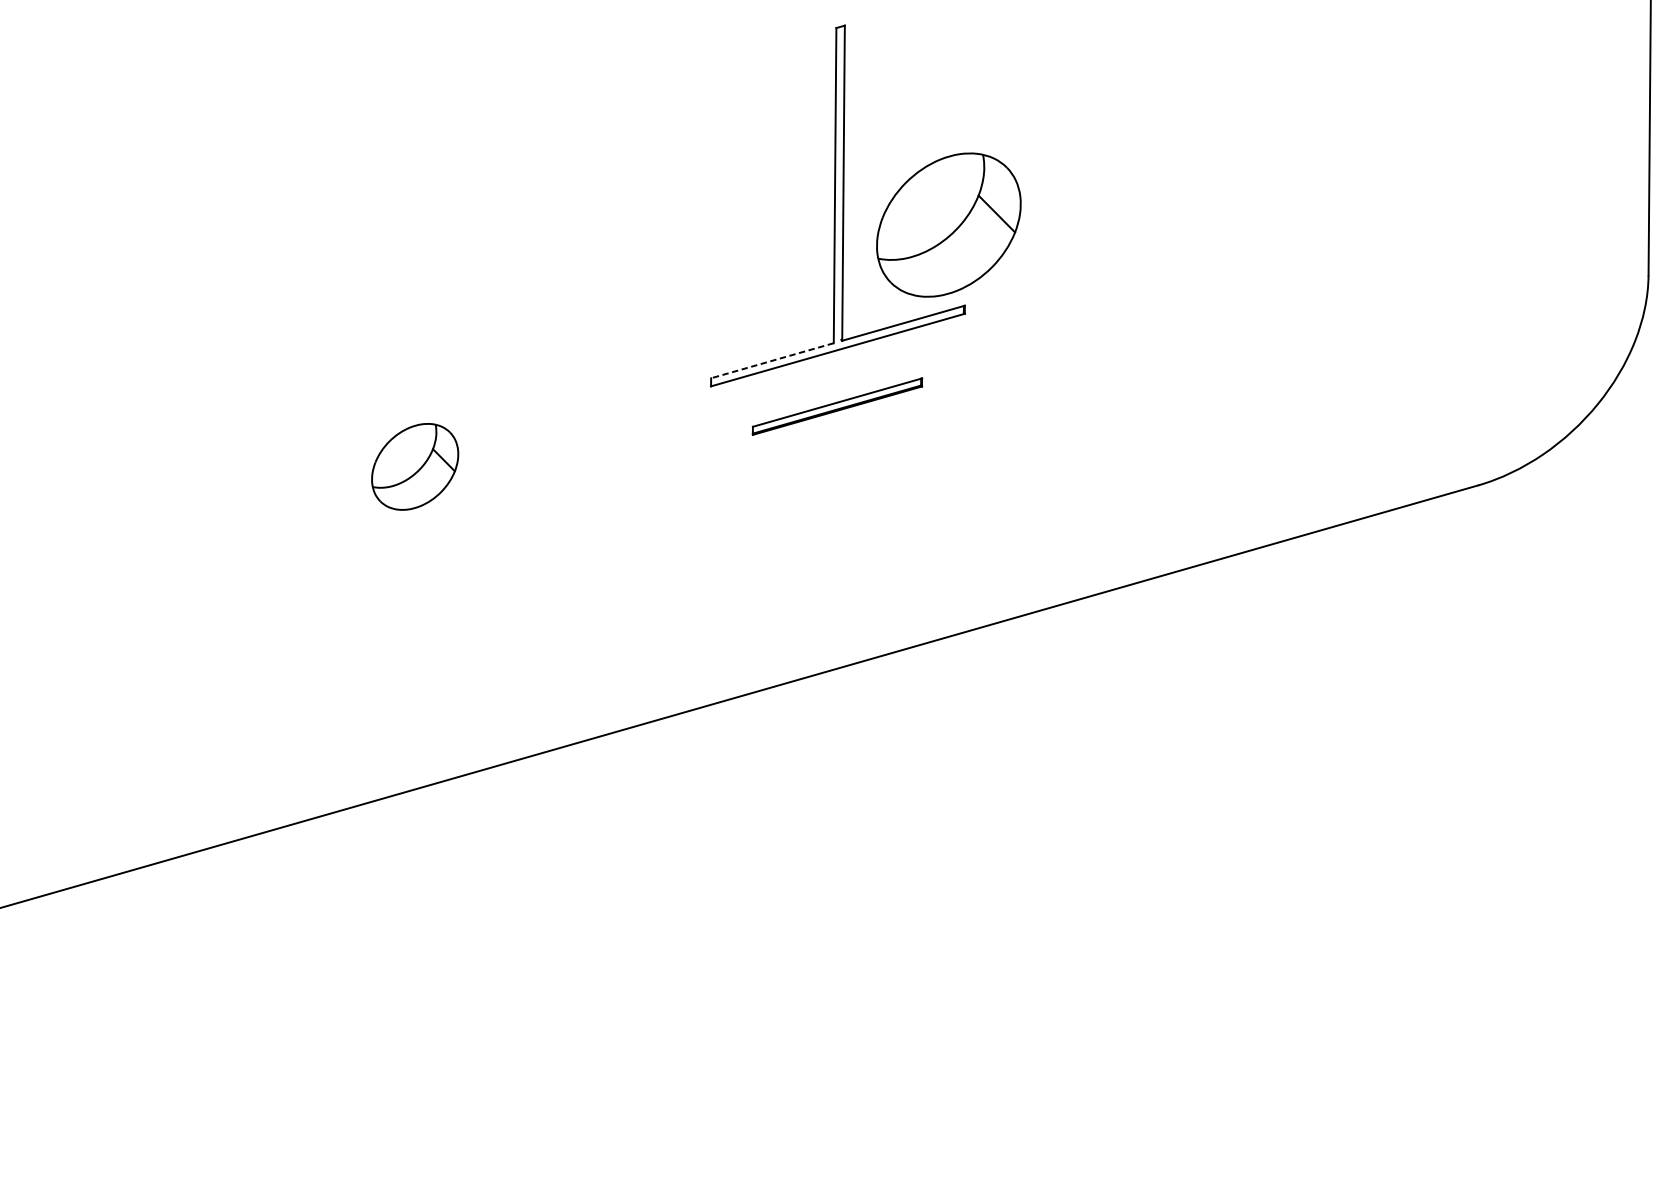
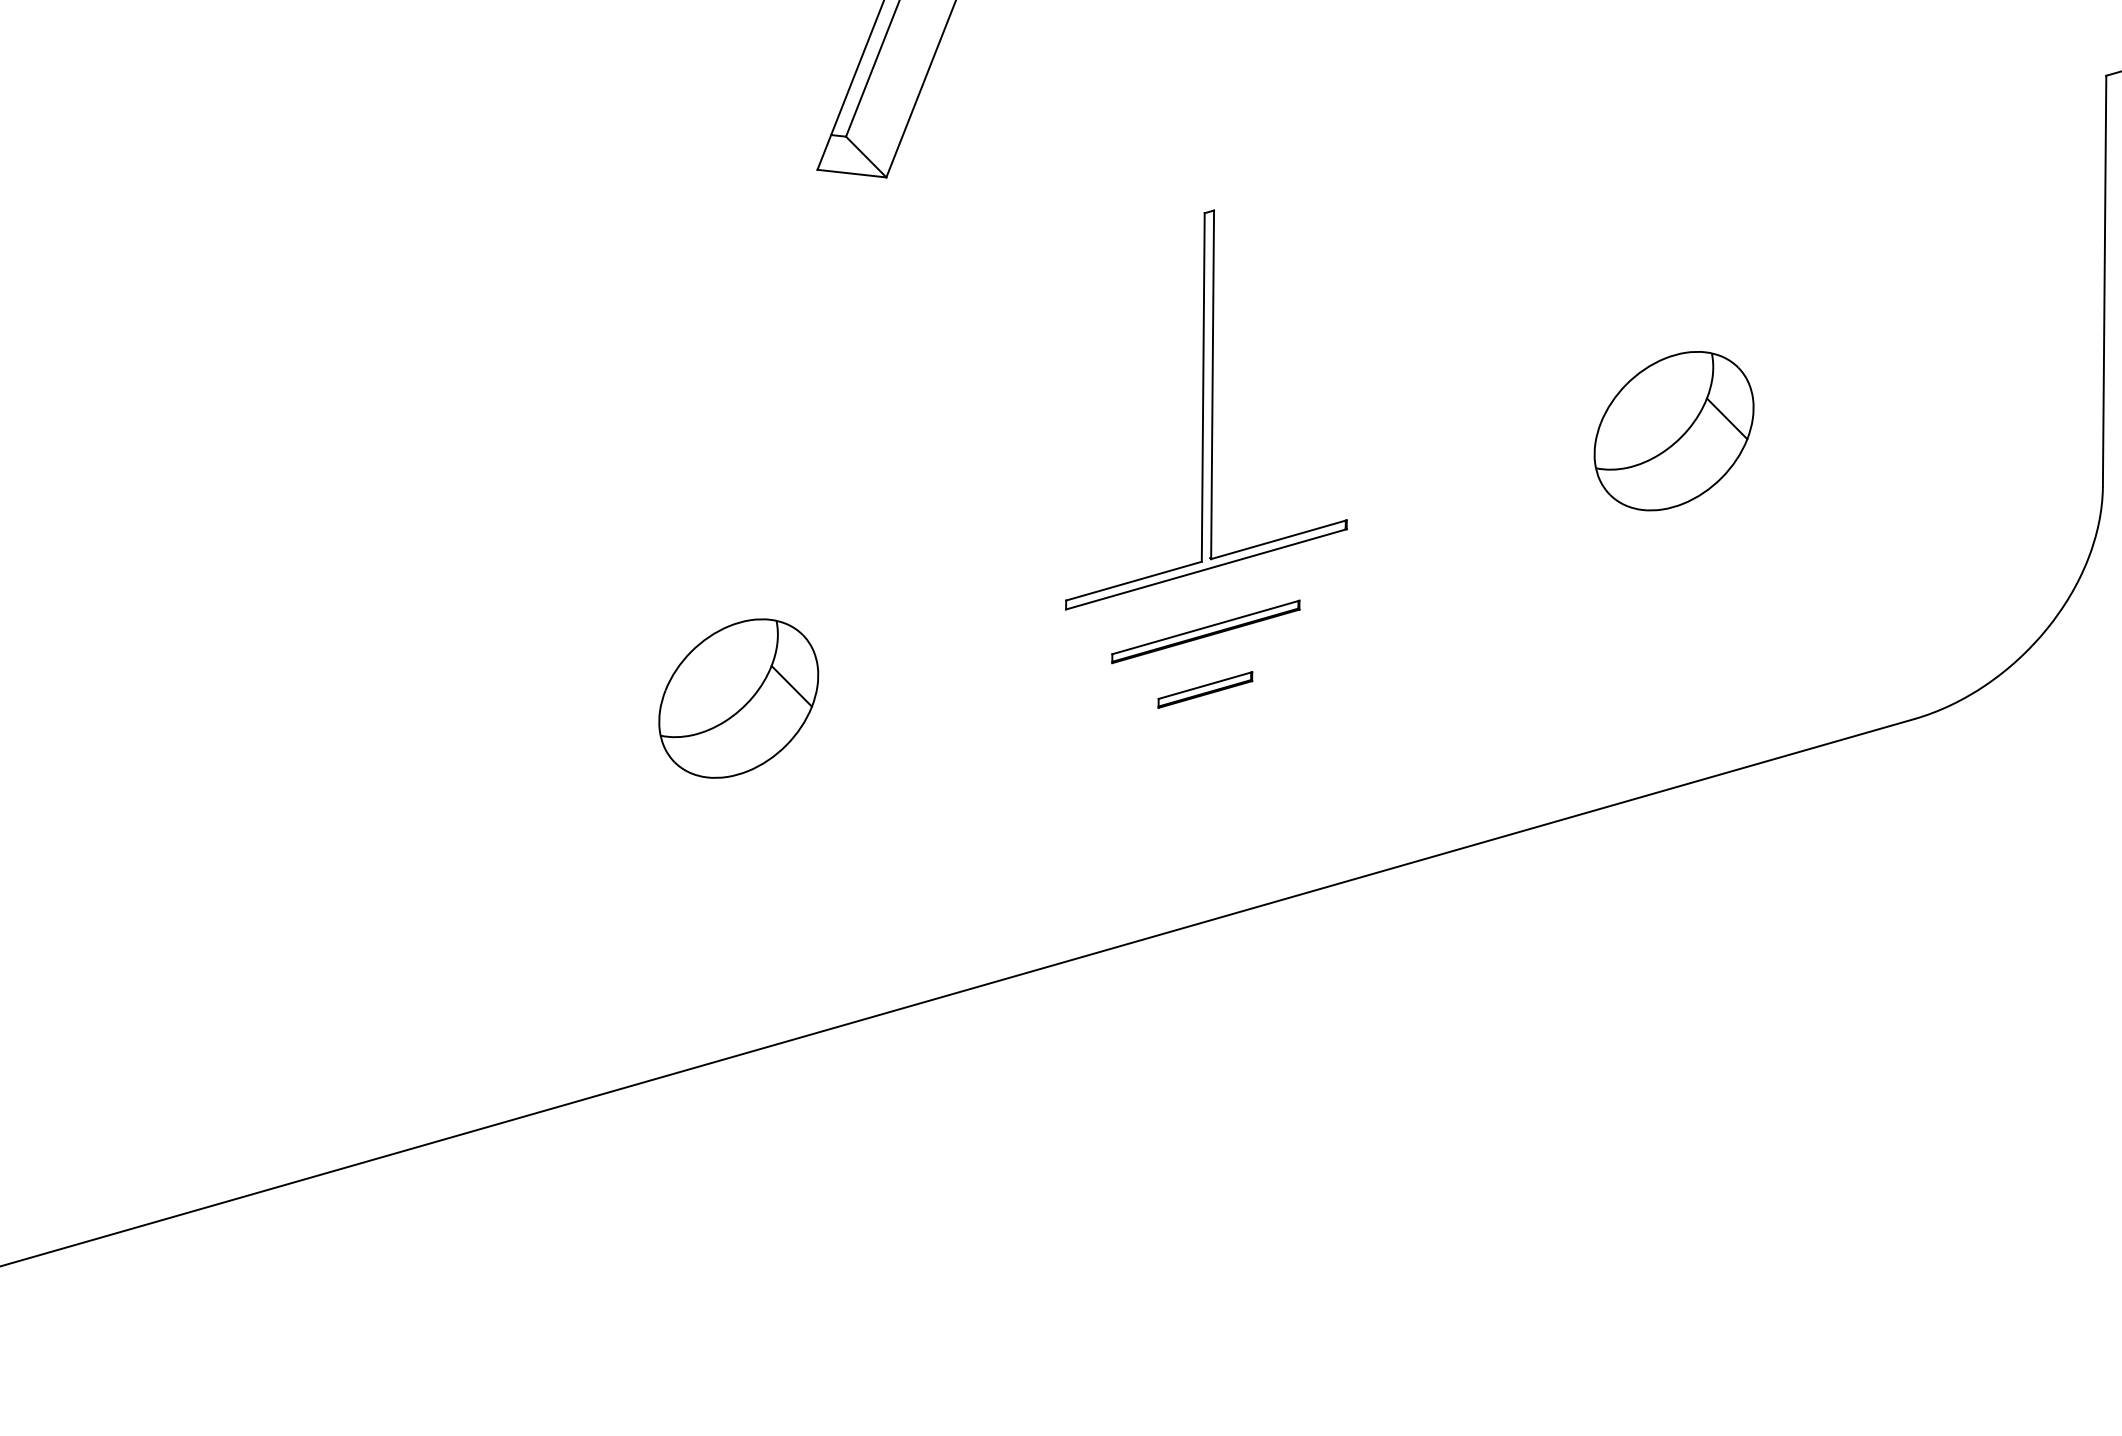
part: (948, 225) -> (1673, 431), moved
line: (772, 361) -> (1133, 581), dashed -> solid
part: (837, 458) -> (1205, 689), added
part: (414, 466) -> (738, 698), size x1.67

